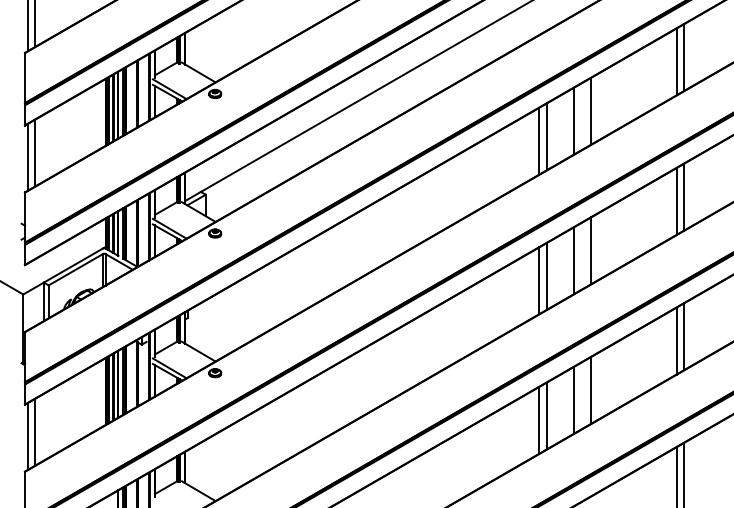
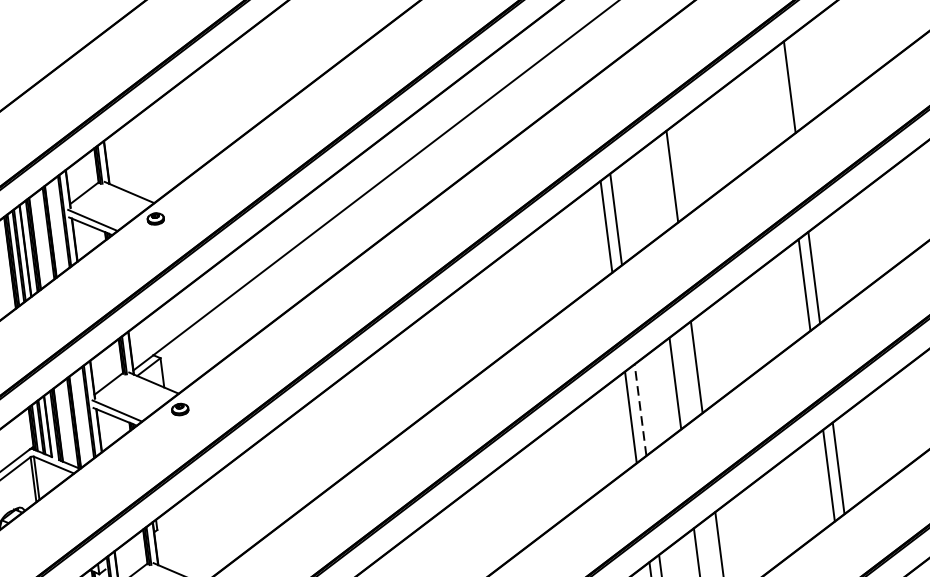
line: (676, 61) -> (779, 93), removed
line: (574, 120) -> (651, 192), removed
line: (546, 275) -> (639, 408), solid -> dashed

